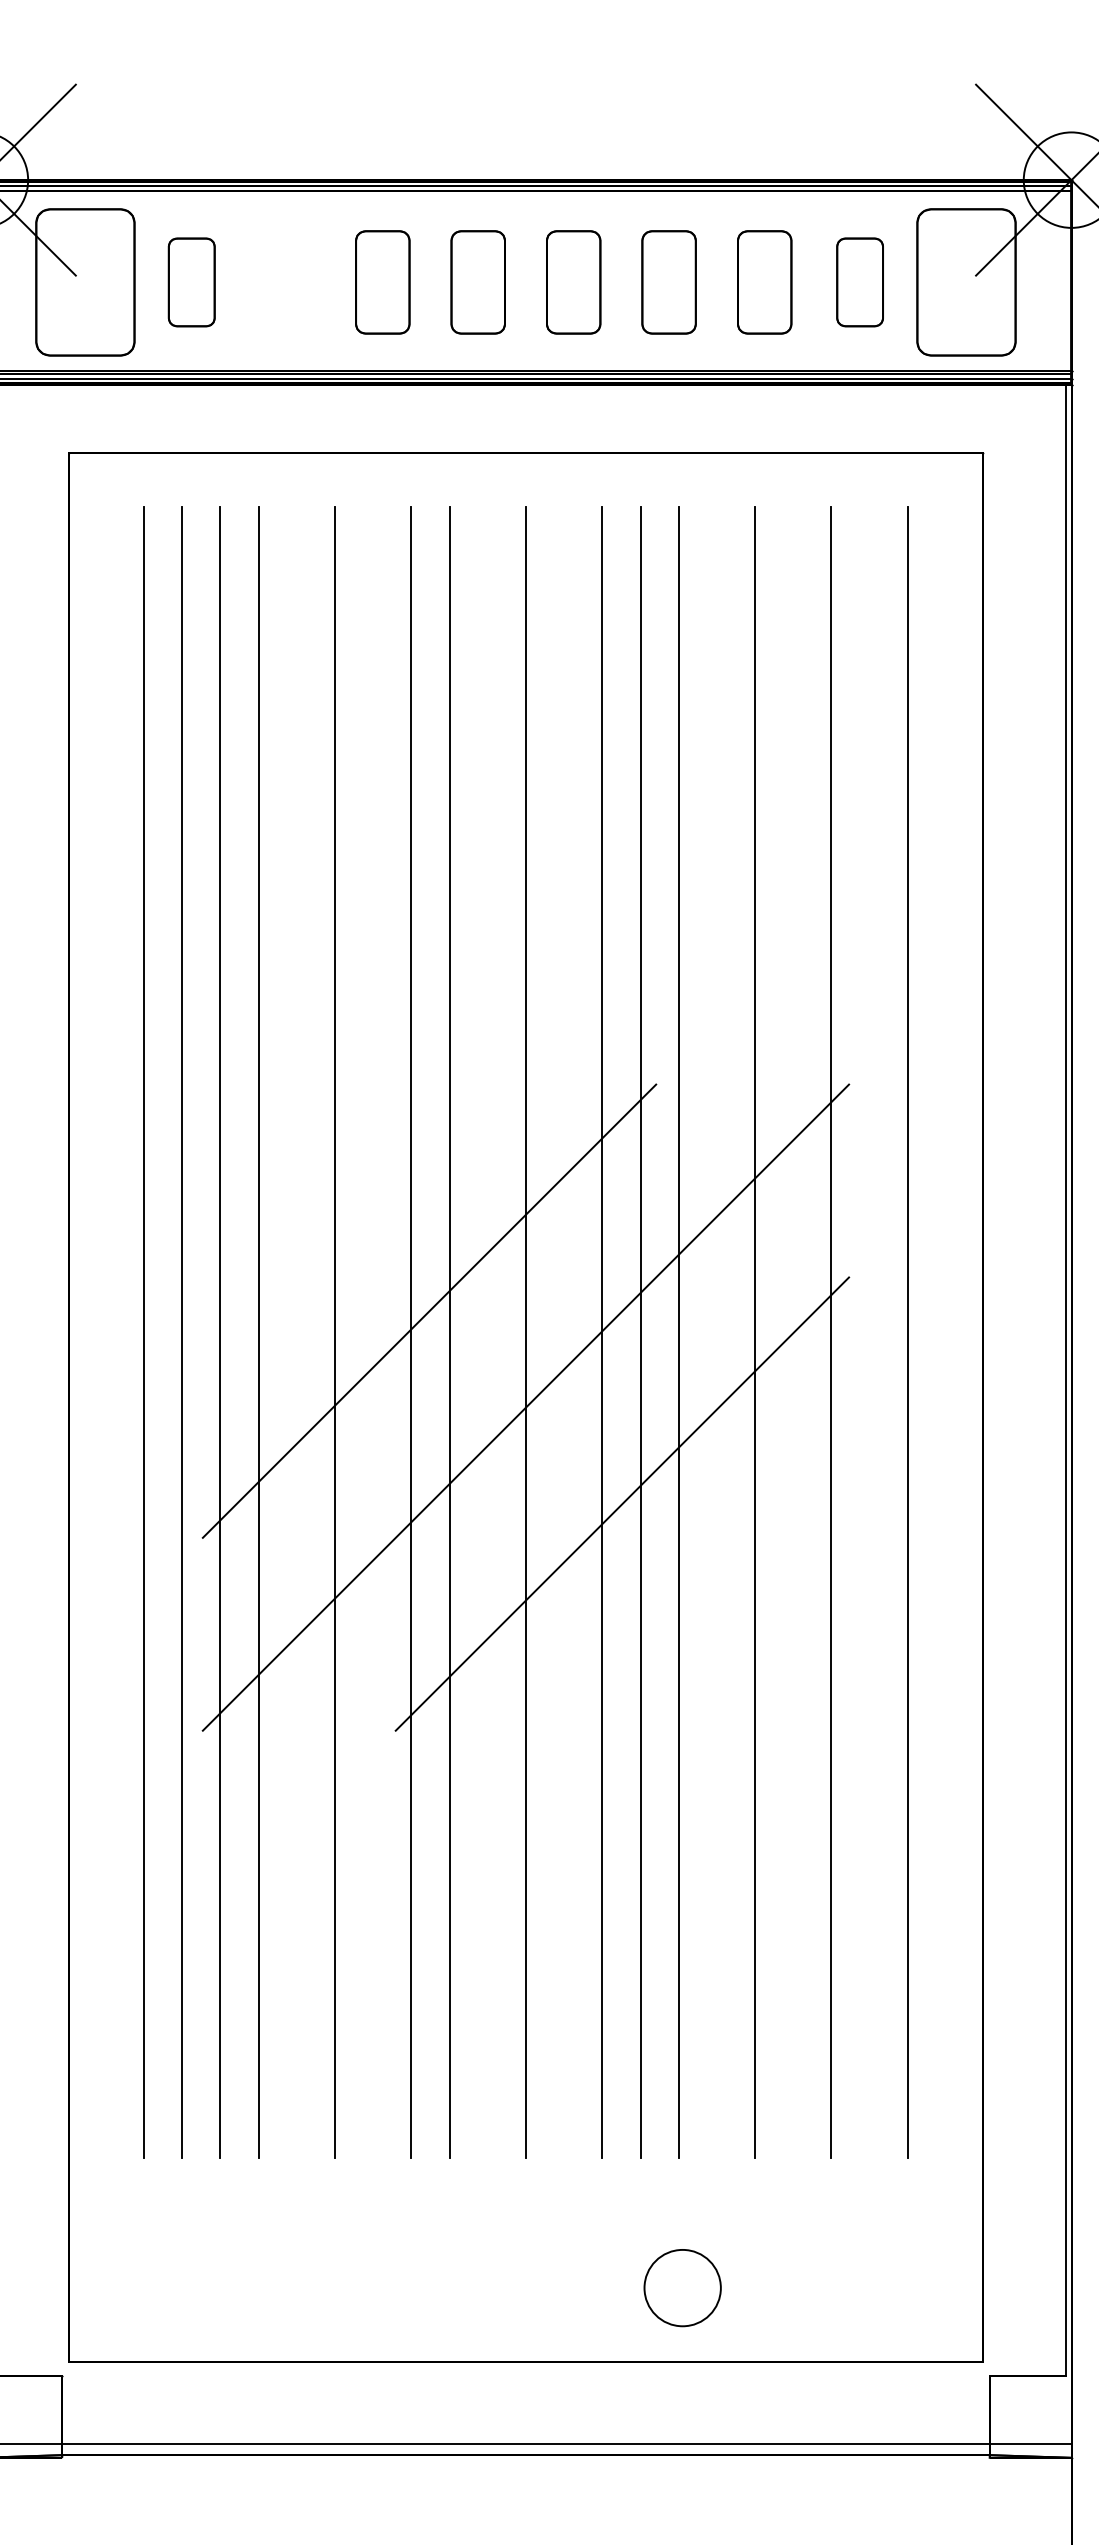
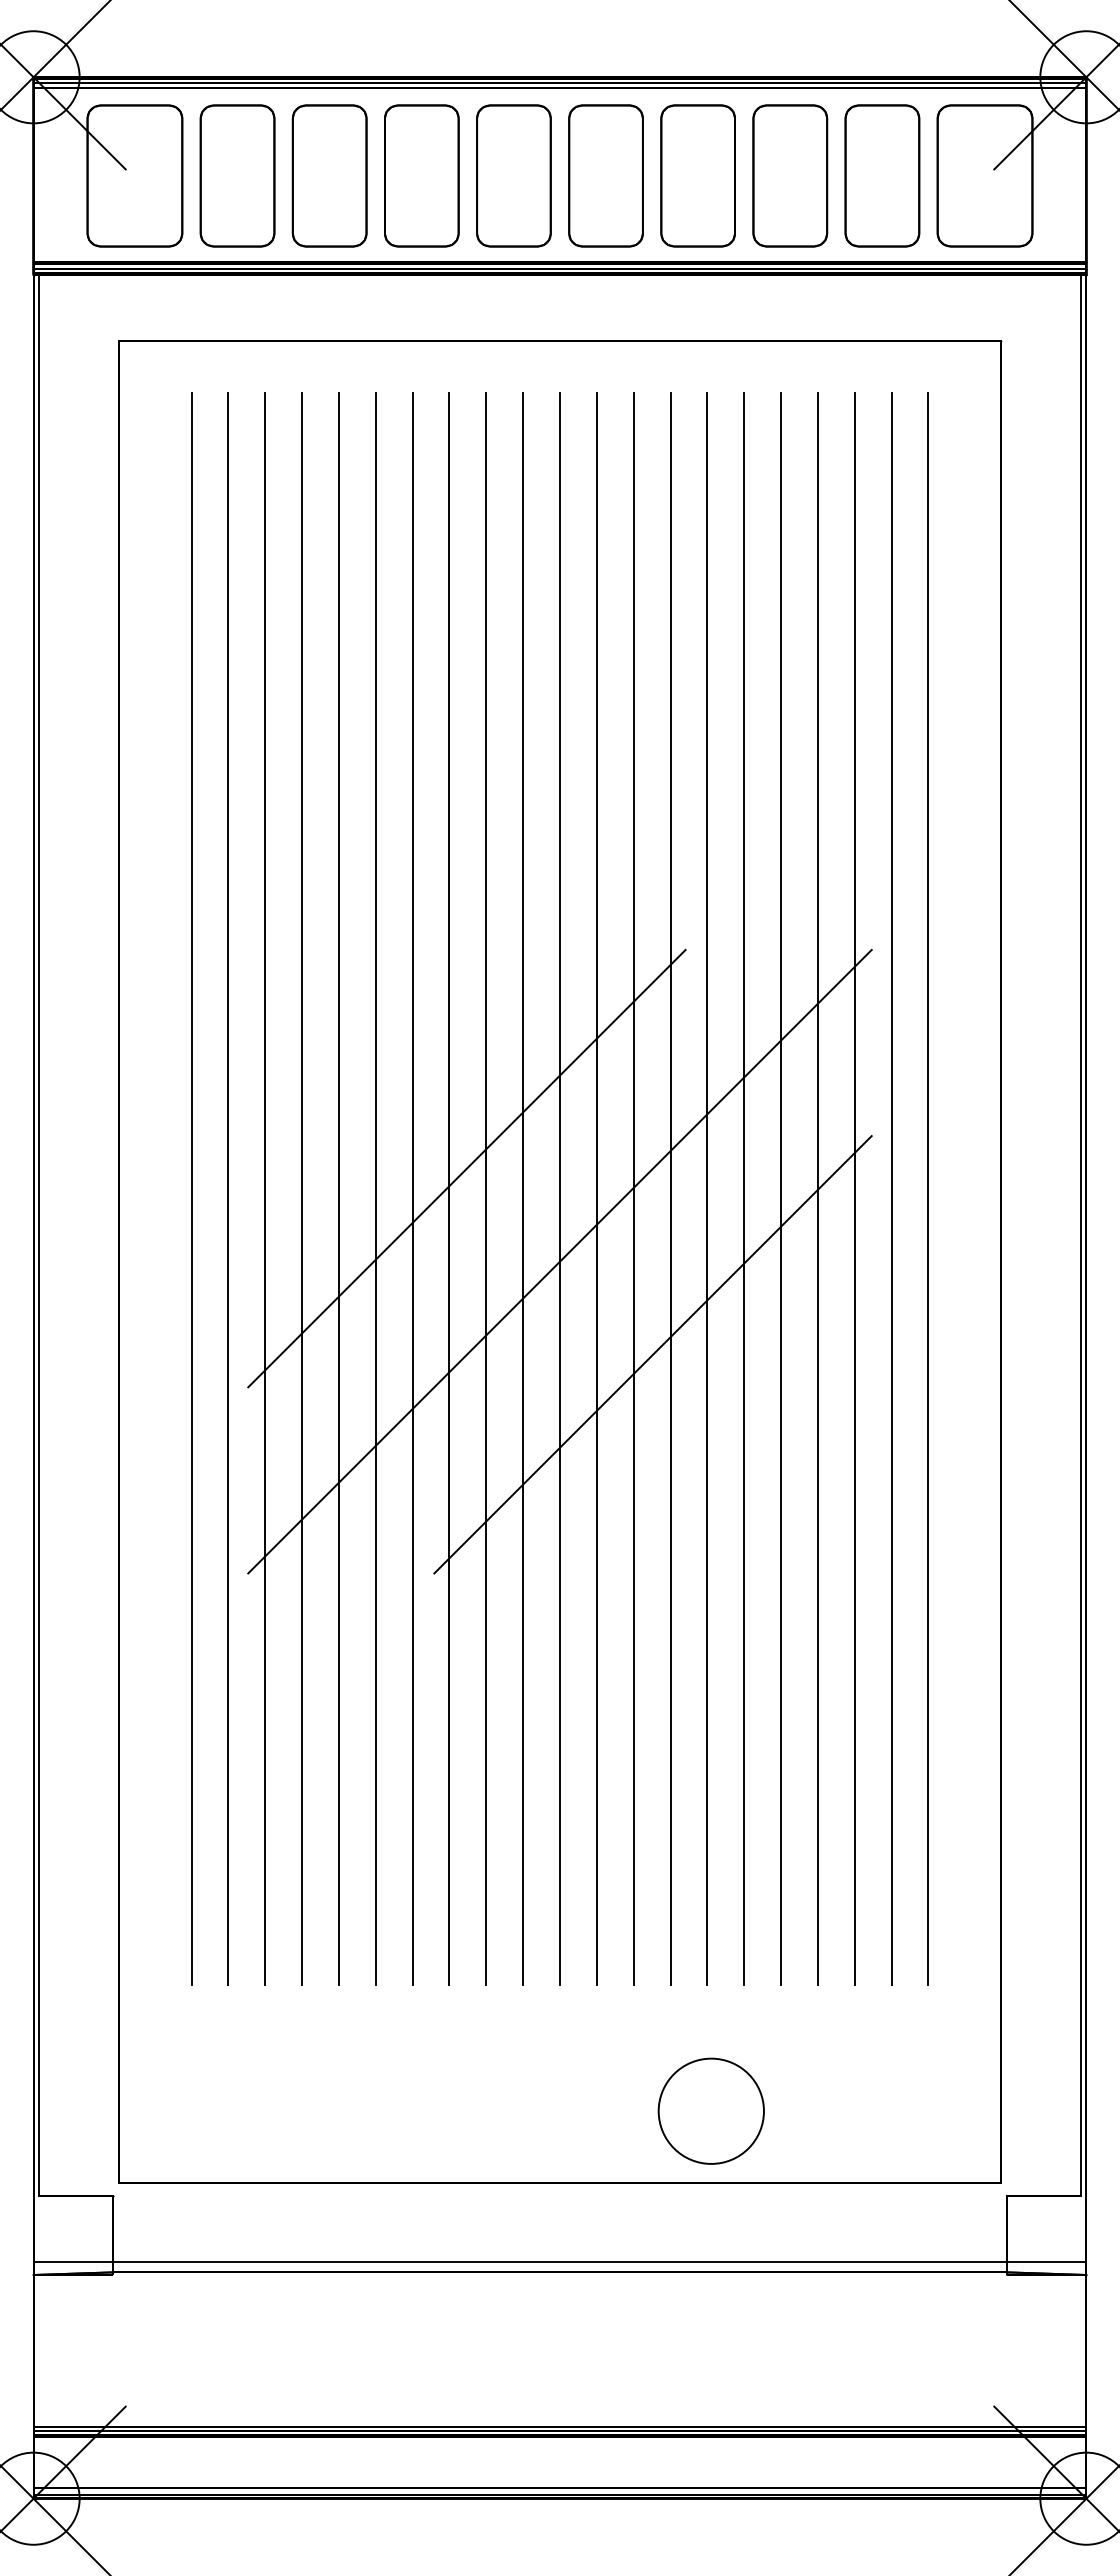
part: (191, 281) -> (237, 175), size x1.67
part: (287, 281) -> (329, 175), added
part: (382, 281) -> (421, 175), size x1.43
part: (477, 281) -> (513, 175), size x1.43
part: (573, 281) -> (605, 175), size x1.43
part: (668, 281) -> (697, 175), size x1.43
part: (764, 281) -> (790, 175), size x1.43
part: (860, 281) -> (882, 175), size x1.67
line: (296, 1332) -> (338, 1189), added
line: (373, 1332) -> (412, 1189), added
line: (488, 1332) -> (523, 1189), added
line: (563, 1332) -> (596, 1189), added
line: (717, 1332) -> (744, 1189), added
line: (792, 1332) -> (817, 1189), added
line: (869, 1332) -> (891, 1189), added
circle: (681, 2287) -> (710, 2110), size x1.43

